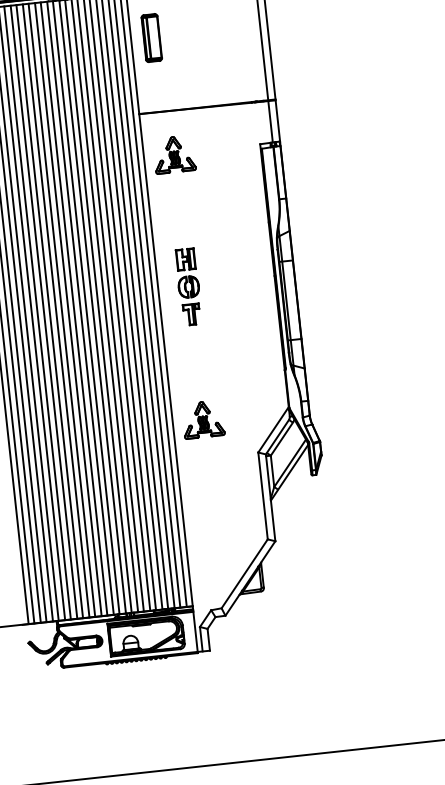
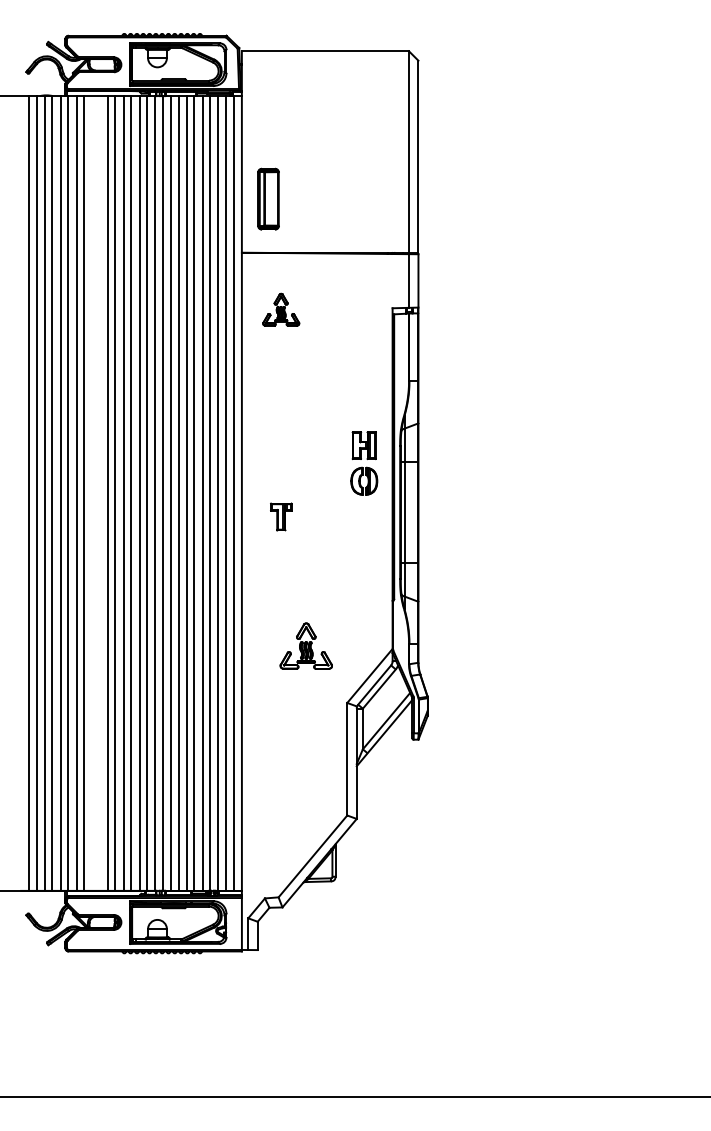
part: (151, 37) -> (268, 198), moved
part: (173, 154) -> (280, 309), size x0.7
part: (187, 273) -> (364, 463), moved
line: (49, 311) -> (99, 493), removed
line: (44, 312) -> (92, 493), removed
part: (202, 419) -> (305, 645), moved

